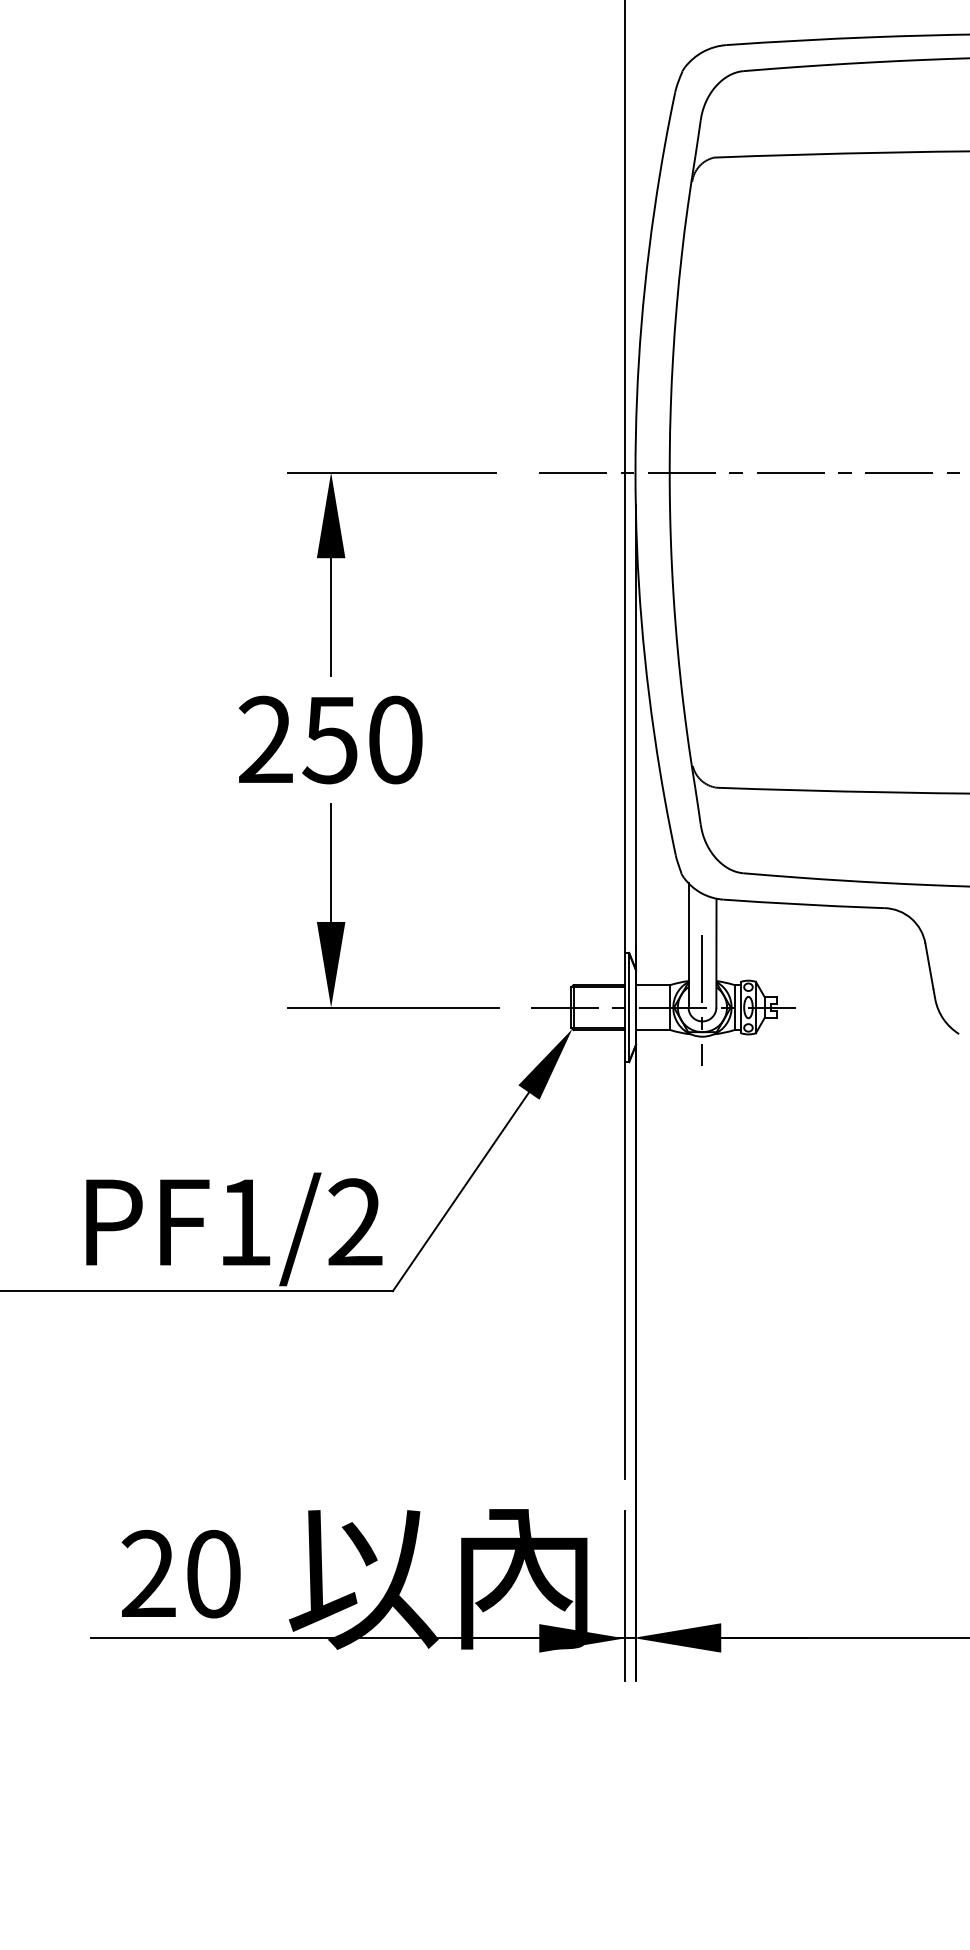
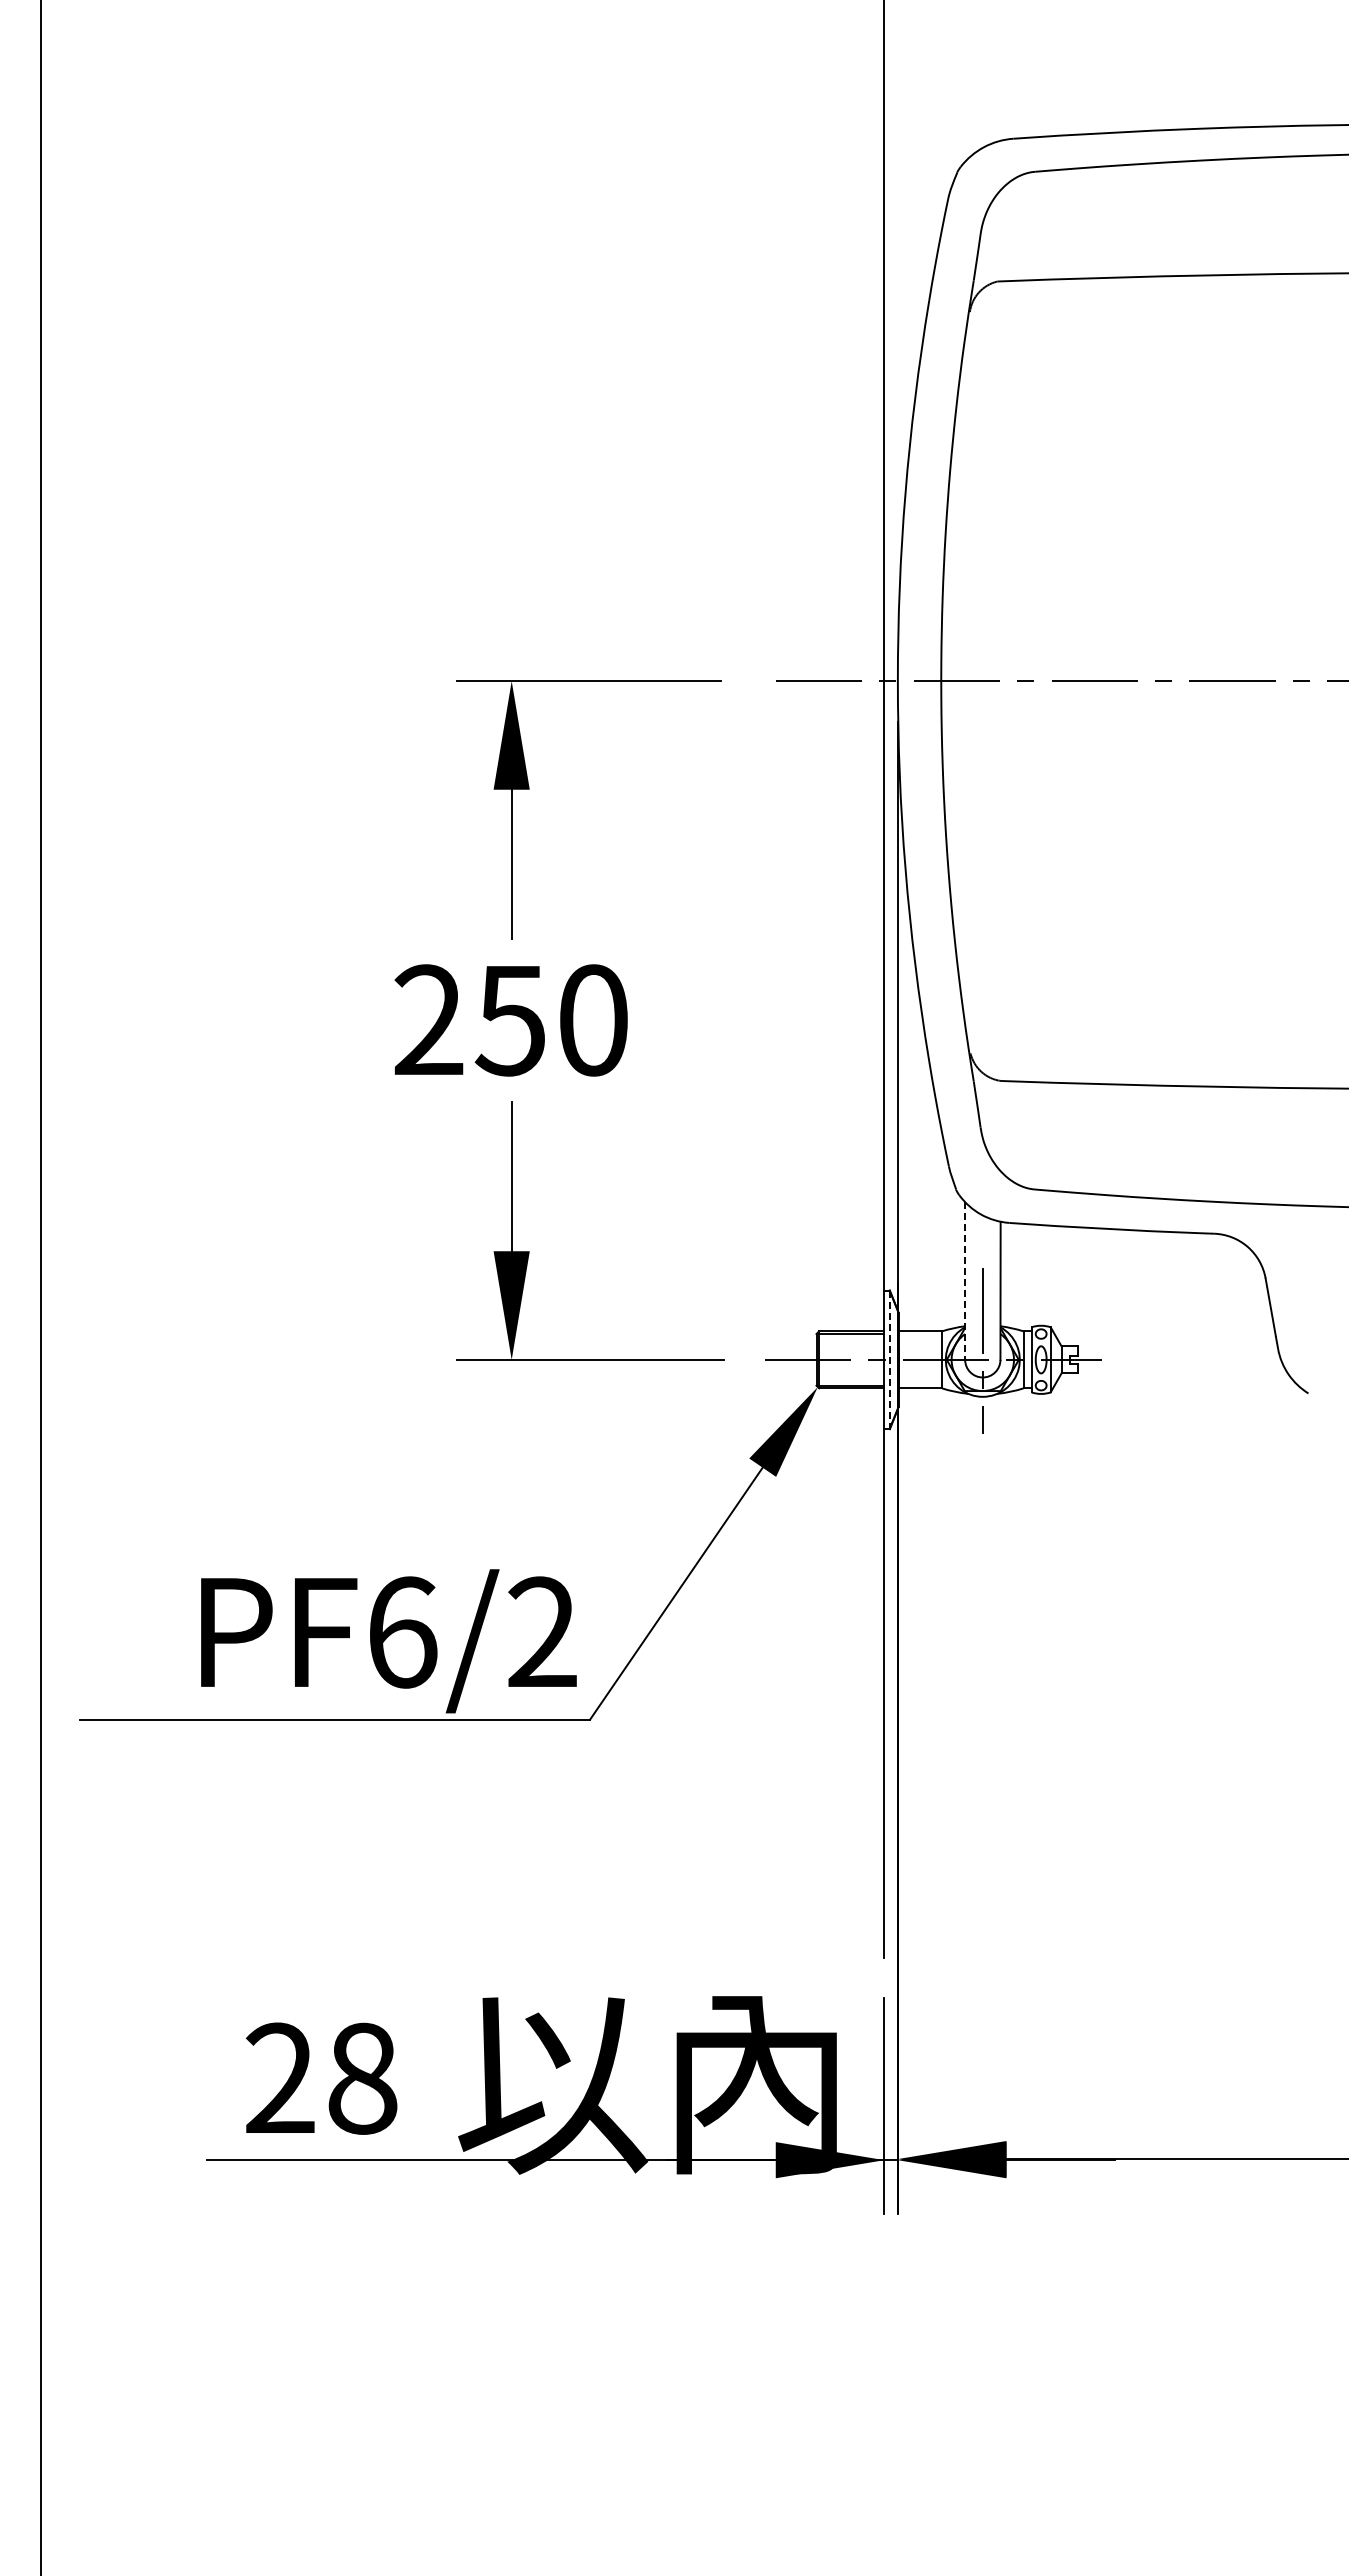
line: (688, 945) -> (965, 1280), solid -> dashed
line: (628, 1008) -> (889, 1360), solid -> dashed
text: (245, 1222) -> (403, 1632), PF1/2 -> PF6/2
text: (213, 1574) -> (362, 2078), 20 -> 28

